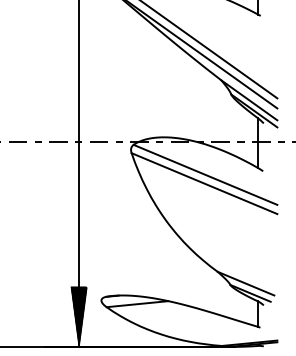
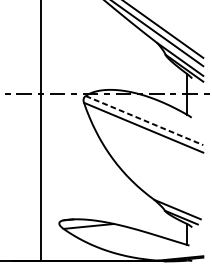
line: (205, 174) -> (144, 120), solid -> dashed
hatch: (78, 316) -> (40, 236), removed

